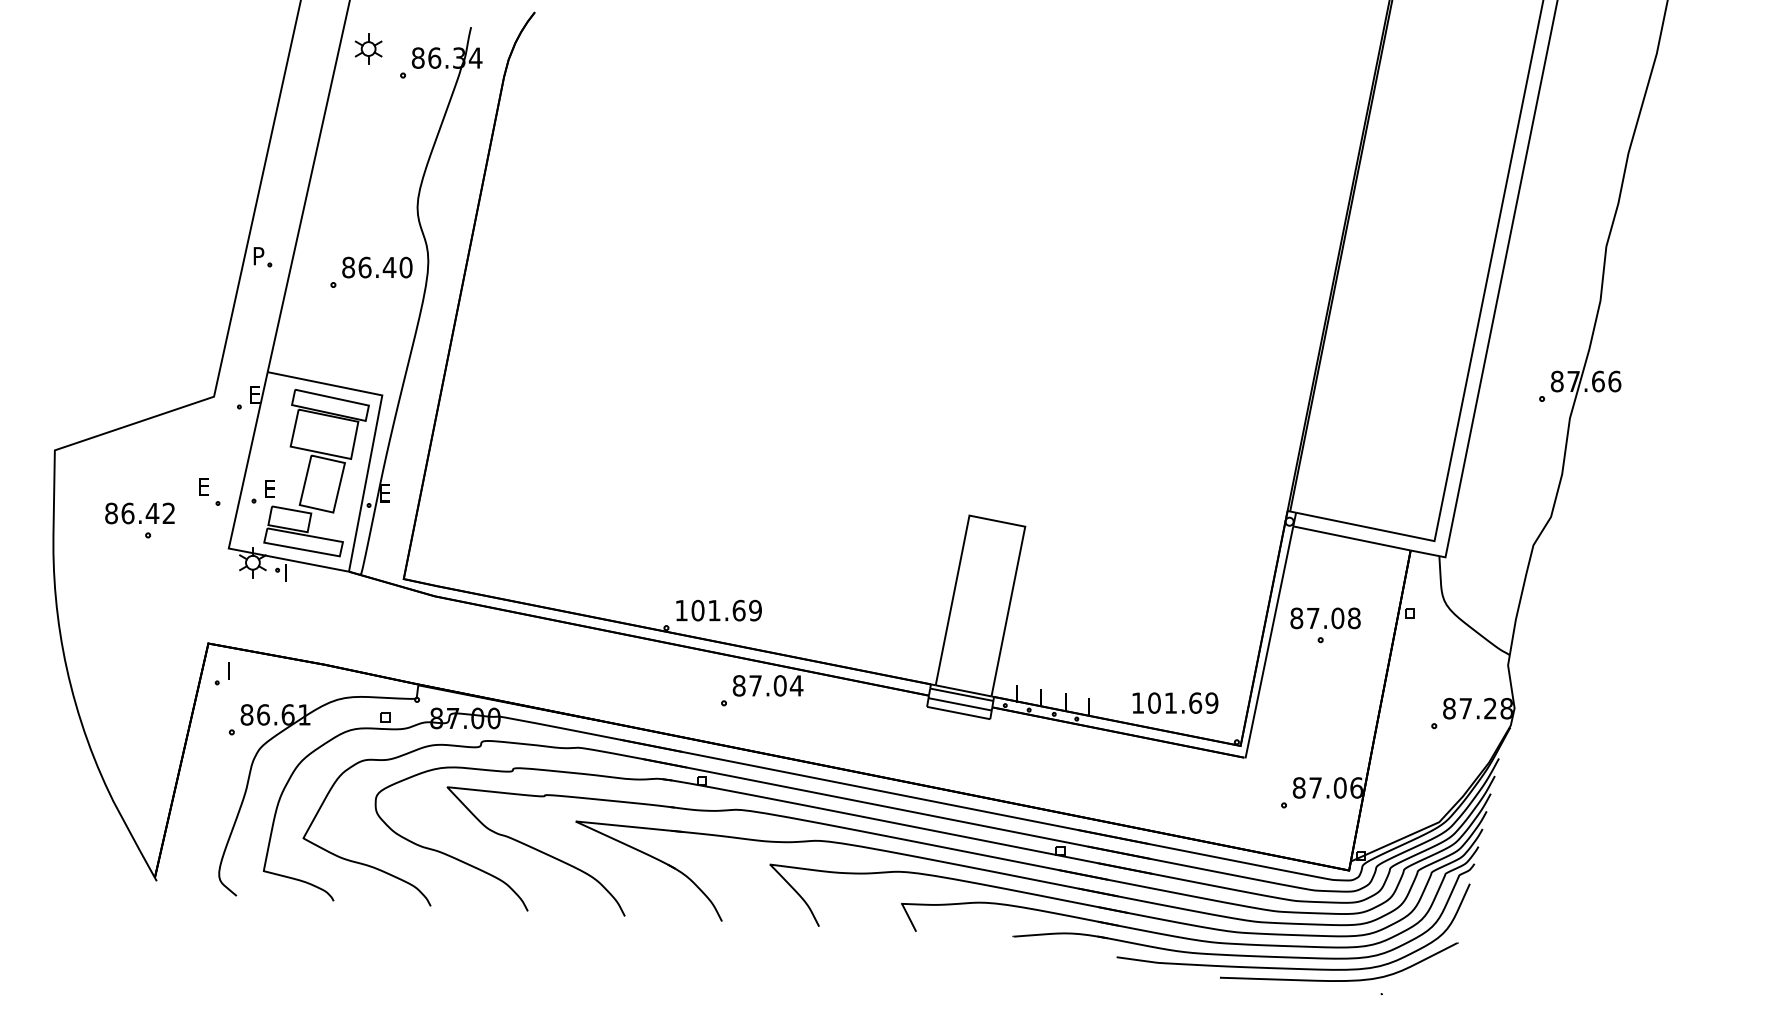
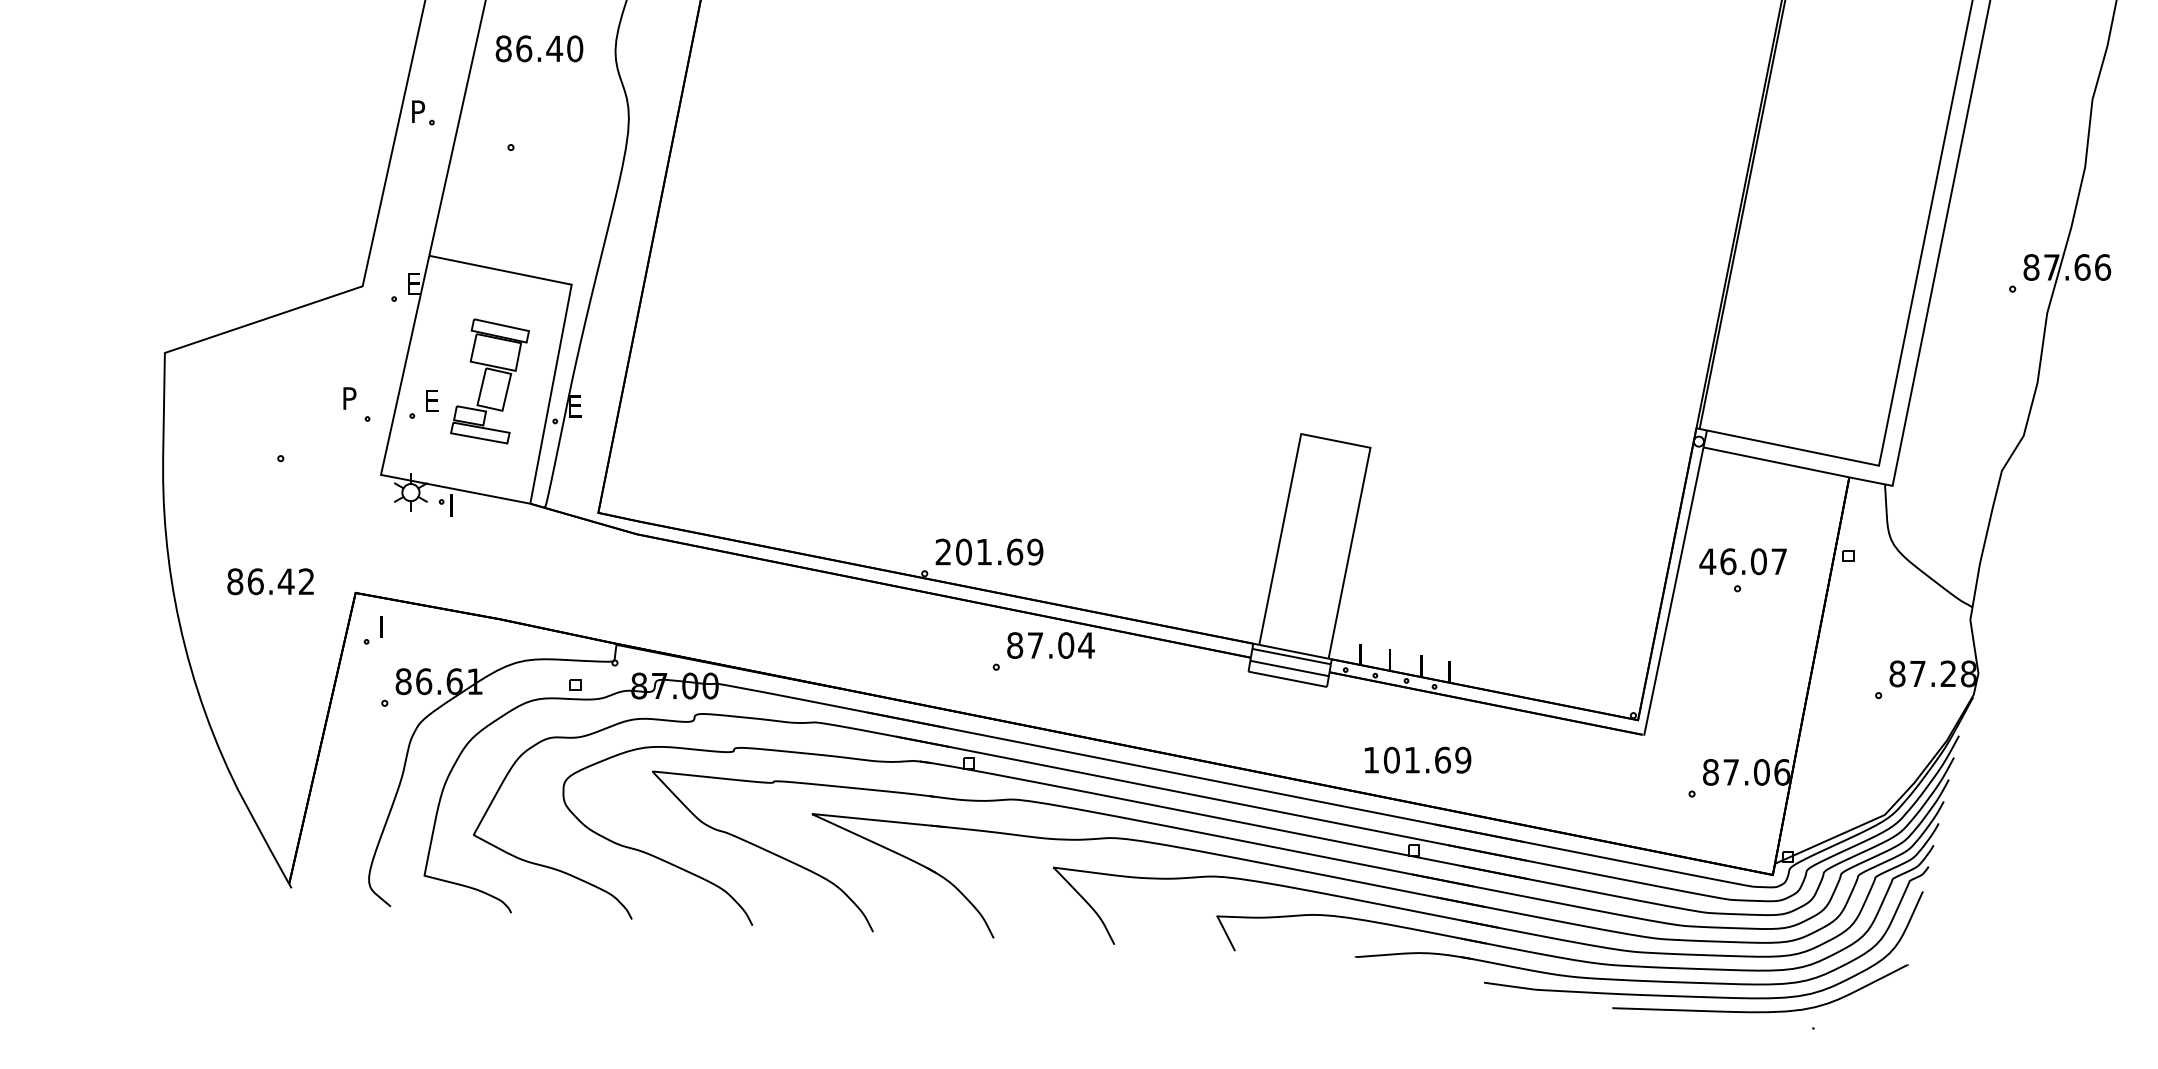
text: (377, 267) -> (539, 48), moved
part: (316, 473) -> (489, 381), size x0.6
text: (203, 487) -> (349, 399), E -> P
text: (139, 513) -> (270, 581), moved
text: (681, 609) -> (943, 550), 101.69 -> 201.69
text: (1325, 618) -> (1743, 561), 87.08 -> 46.07
text: (1175, 702) -> (1418, 759), moved

